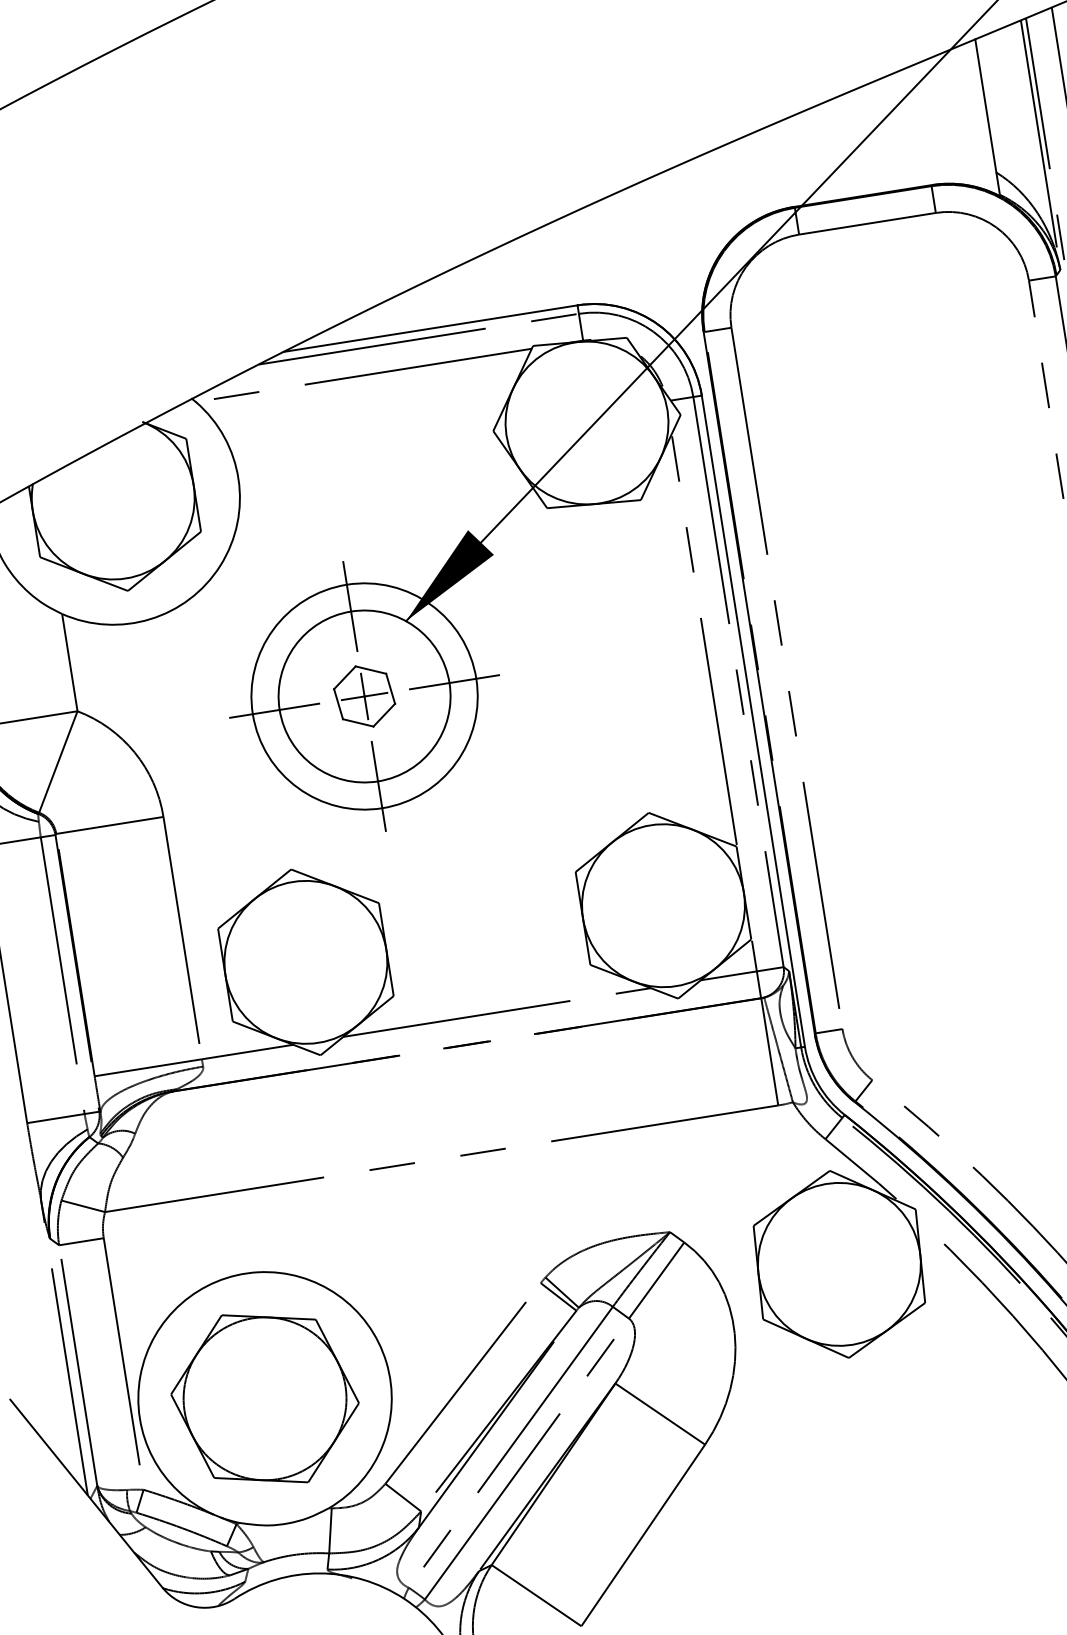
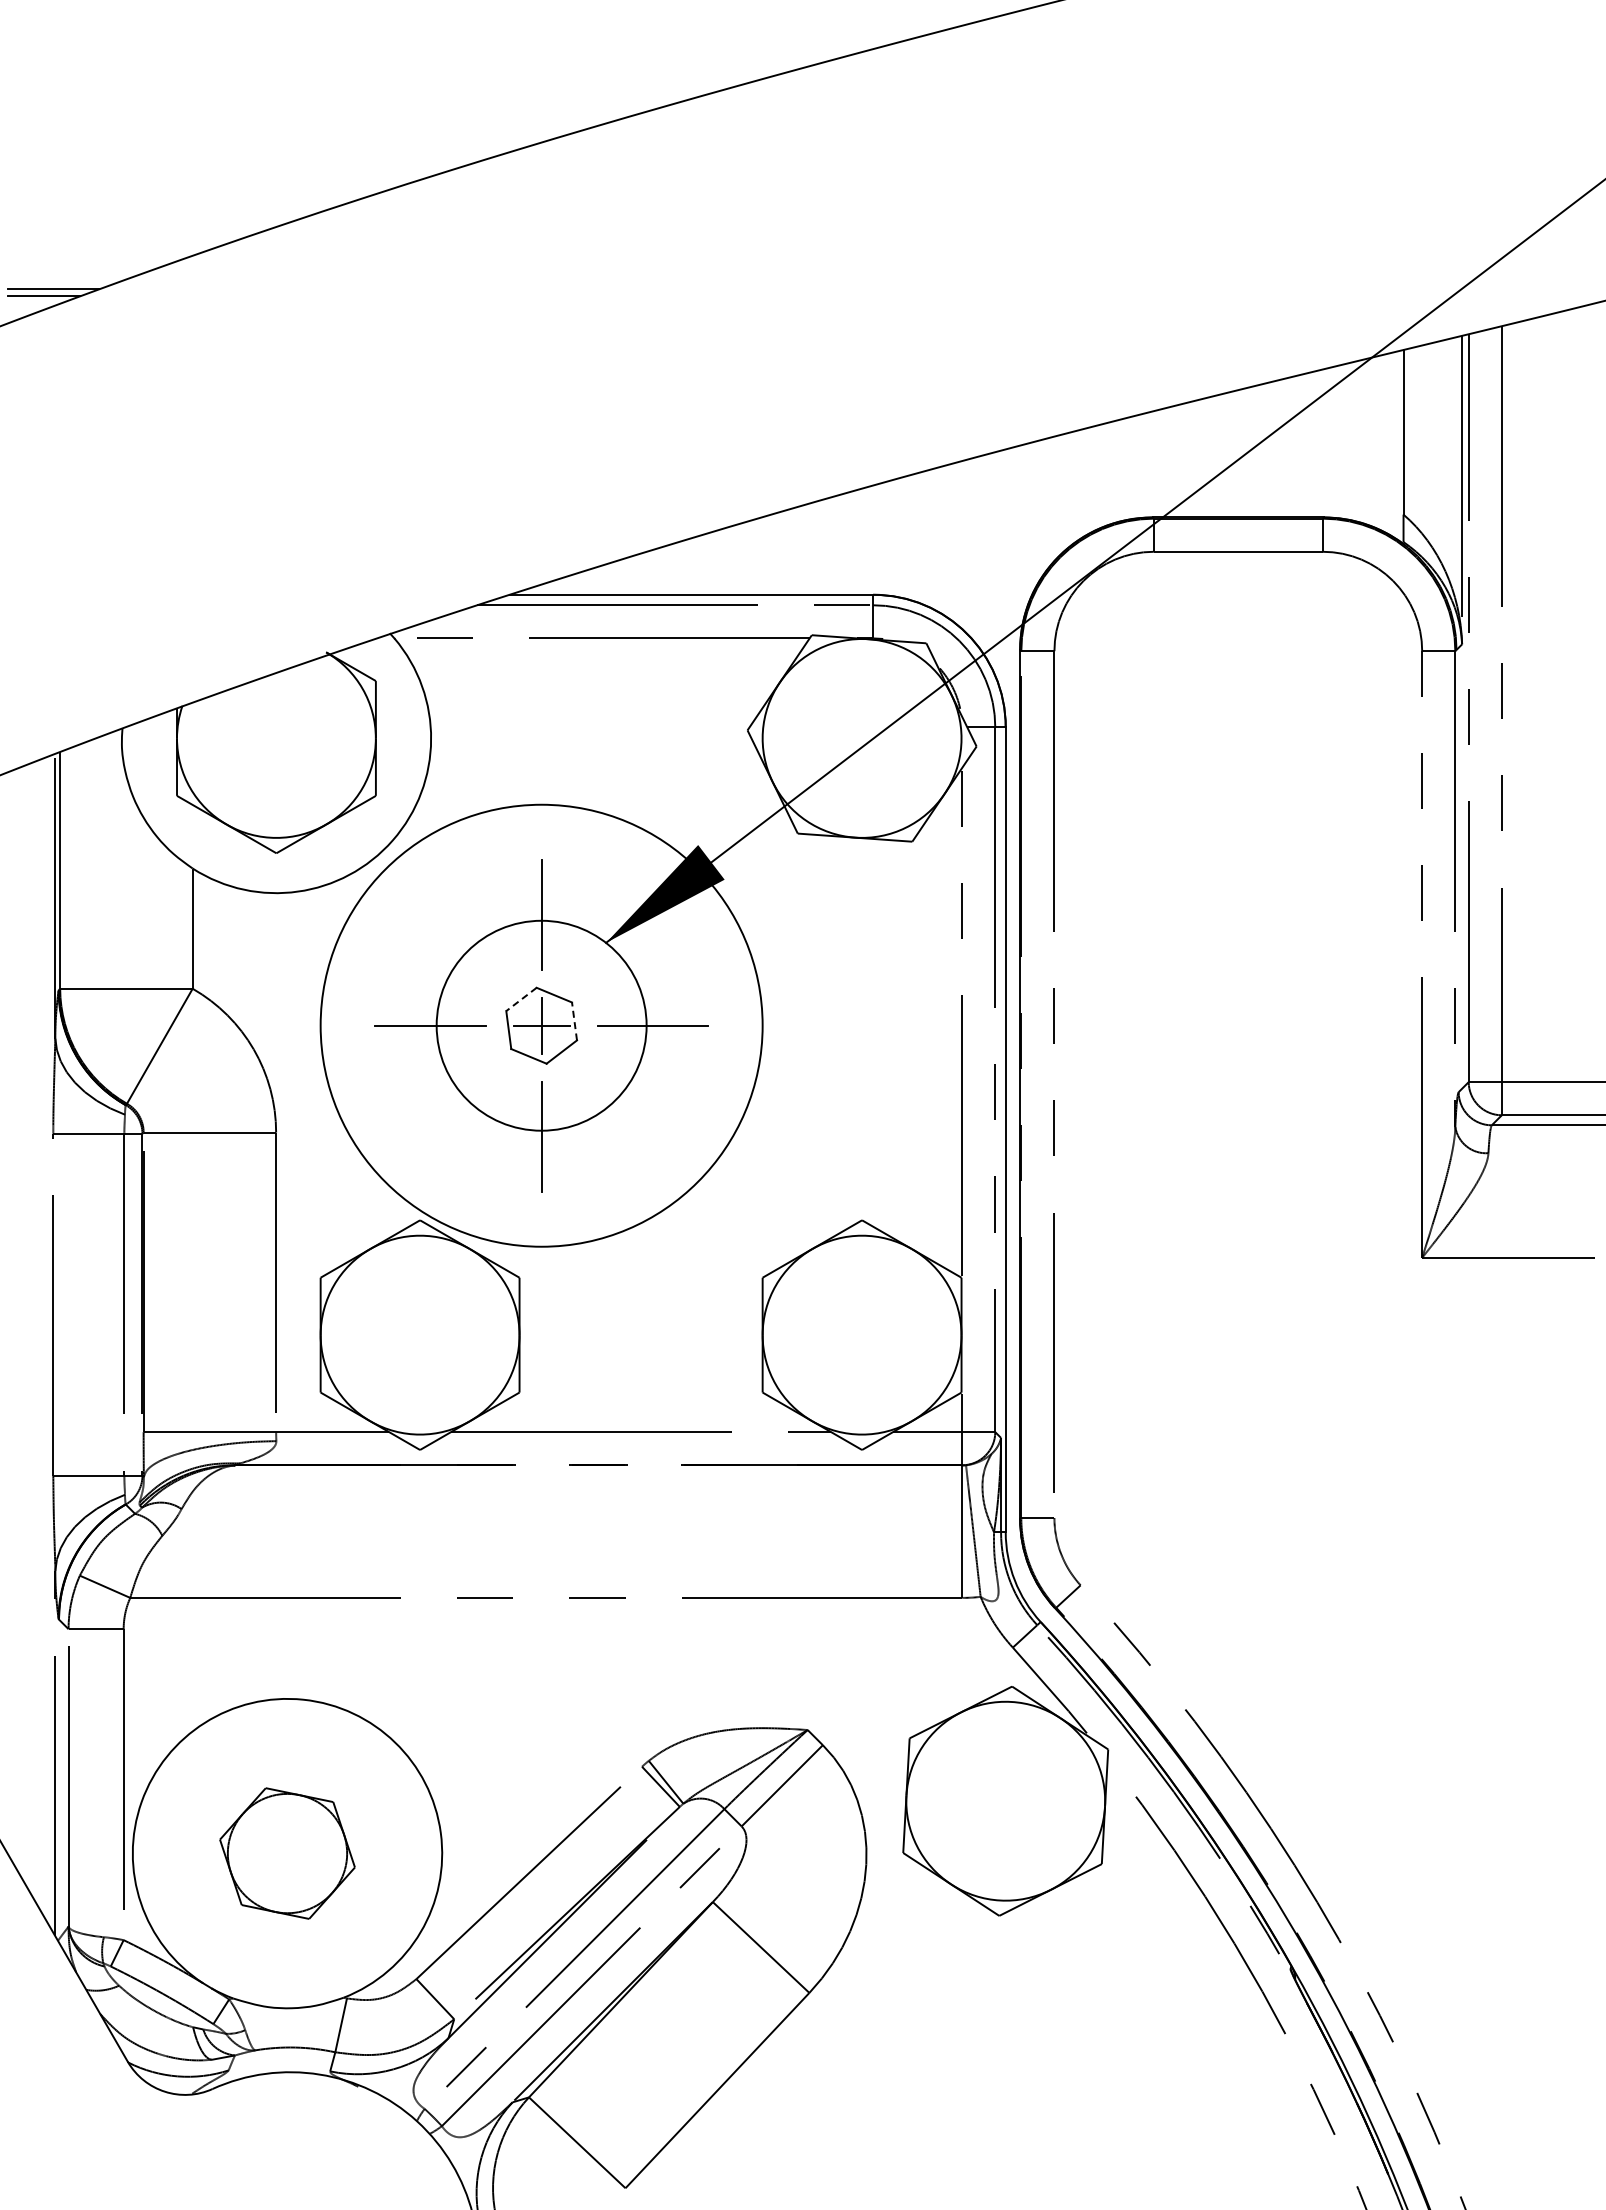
line: (344, 677) -> (521, 999), solid -> dashed
line: (390, 688) -> (574, 1020), solid -> dashed
circle: (364, 696) -> (541, 1025), size x1.6
part: (265, 1398) -> (287, 1853), size x0.6

